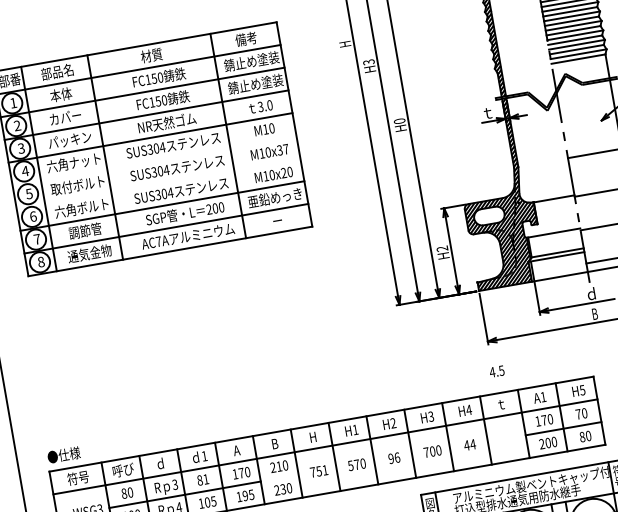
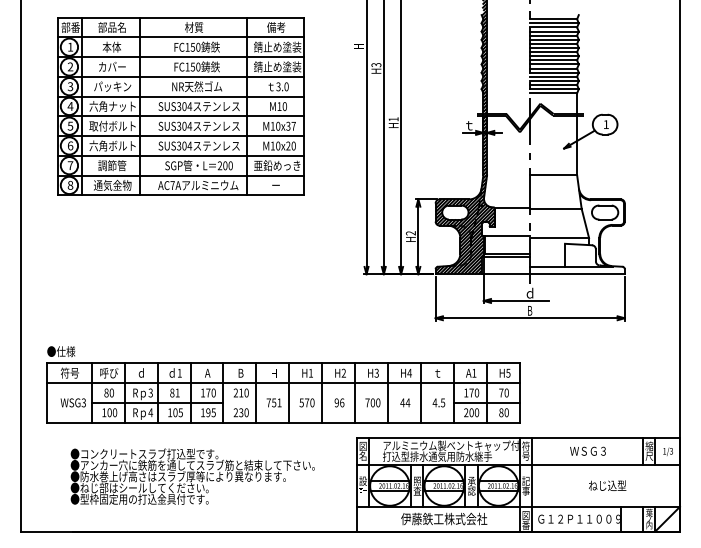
text: (399, 121) -> (393, 119), H0 -> H1
line: (153, 160) -> (180, 116), added
line: (157, 183) -> (180, 136), added
text: (496, 371) -> (438, 402), moved

